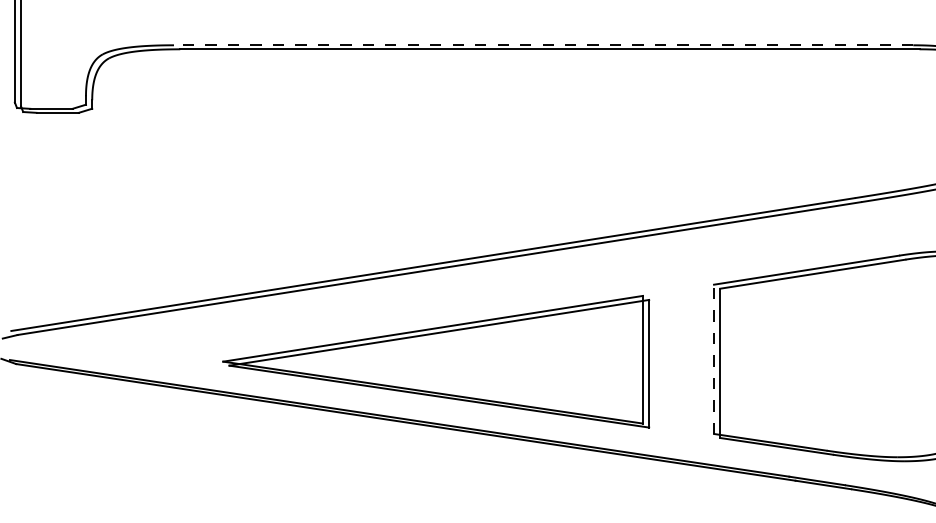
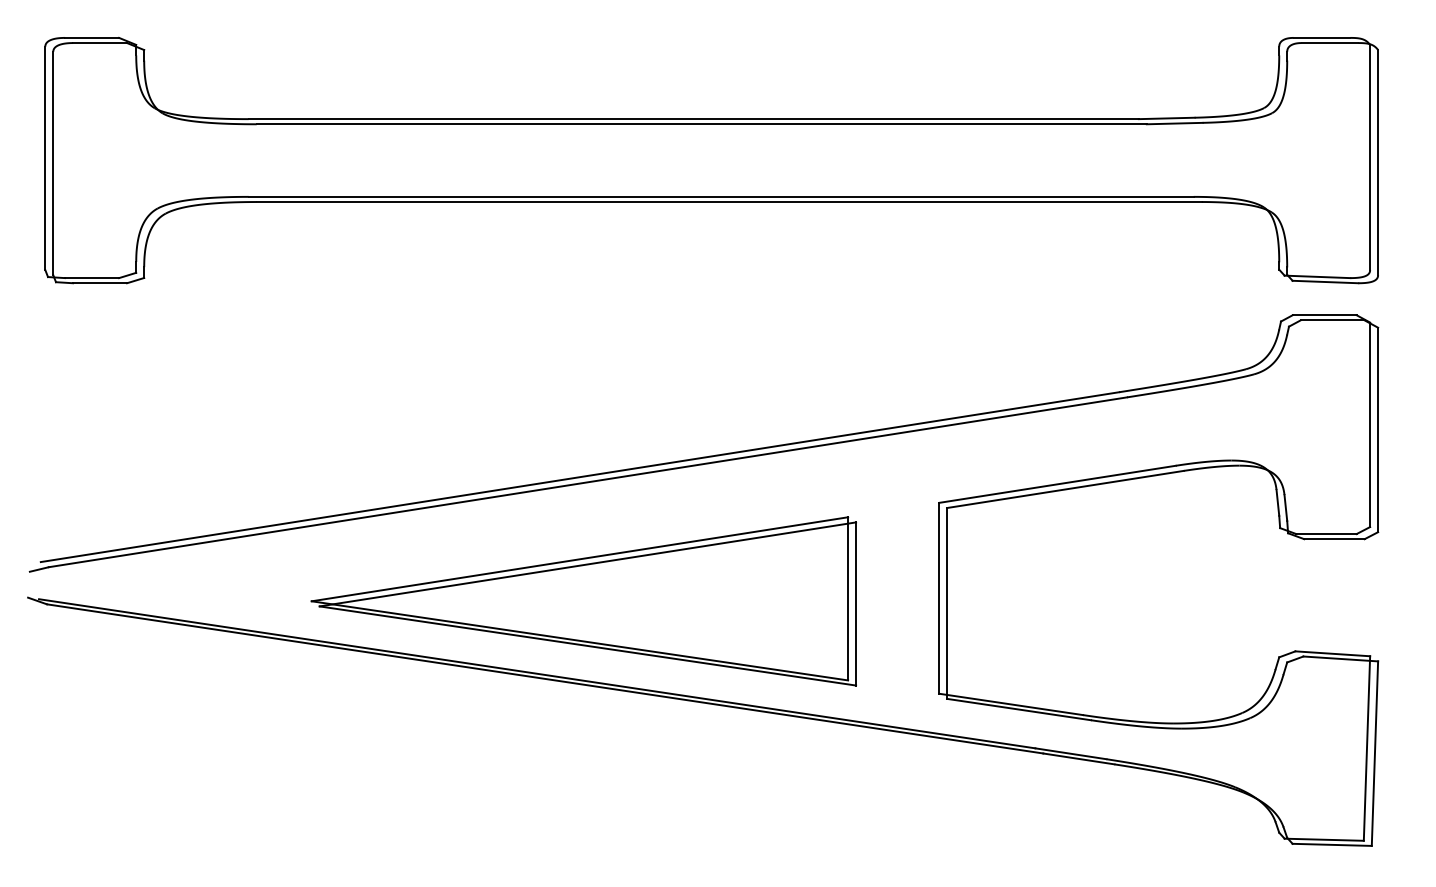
line: (543, 44) -> (721, 196), dashed -> solid
line: (714, 358) -> (939, 597), dashed -> solid

